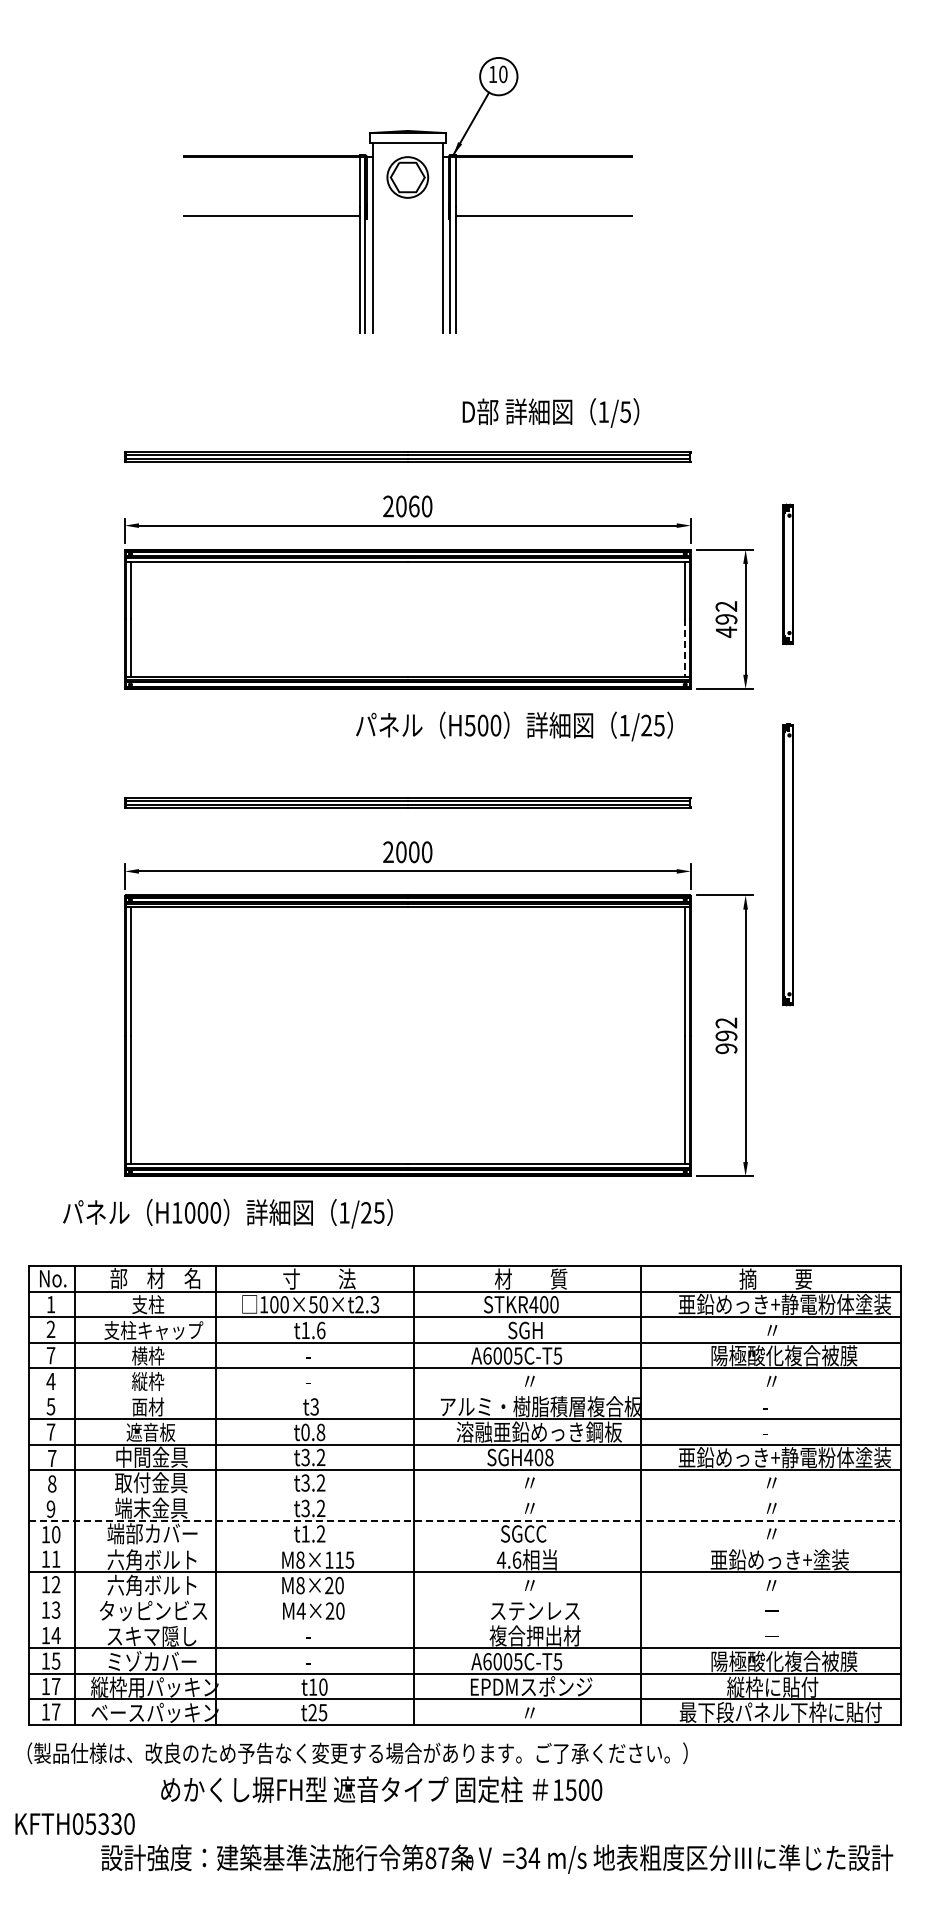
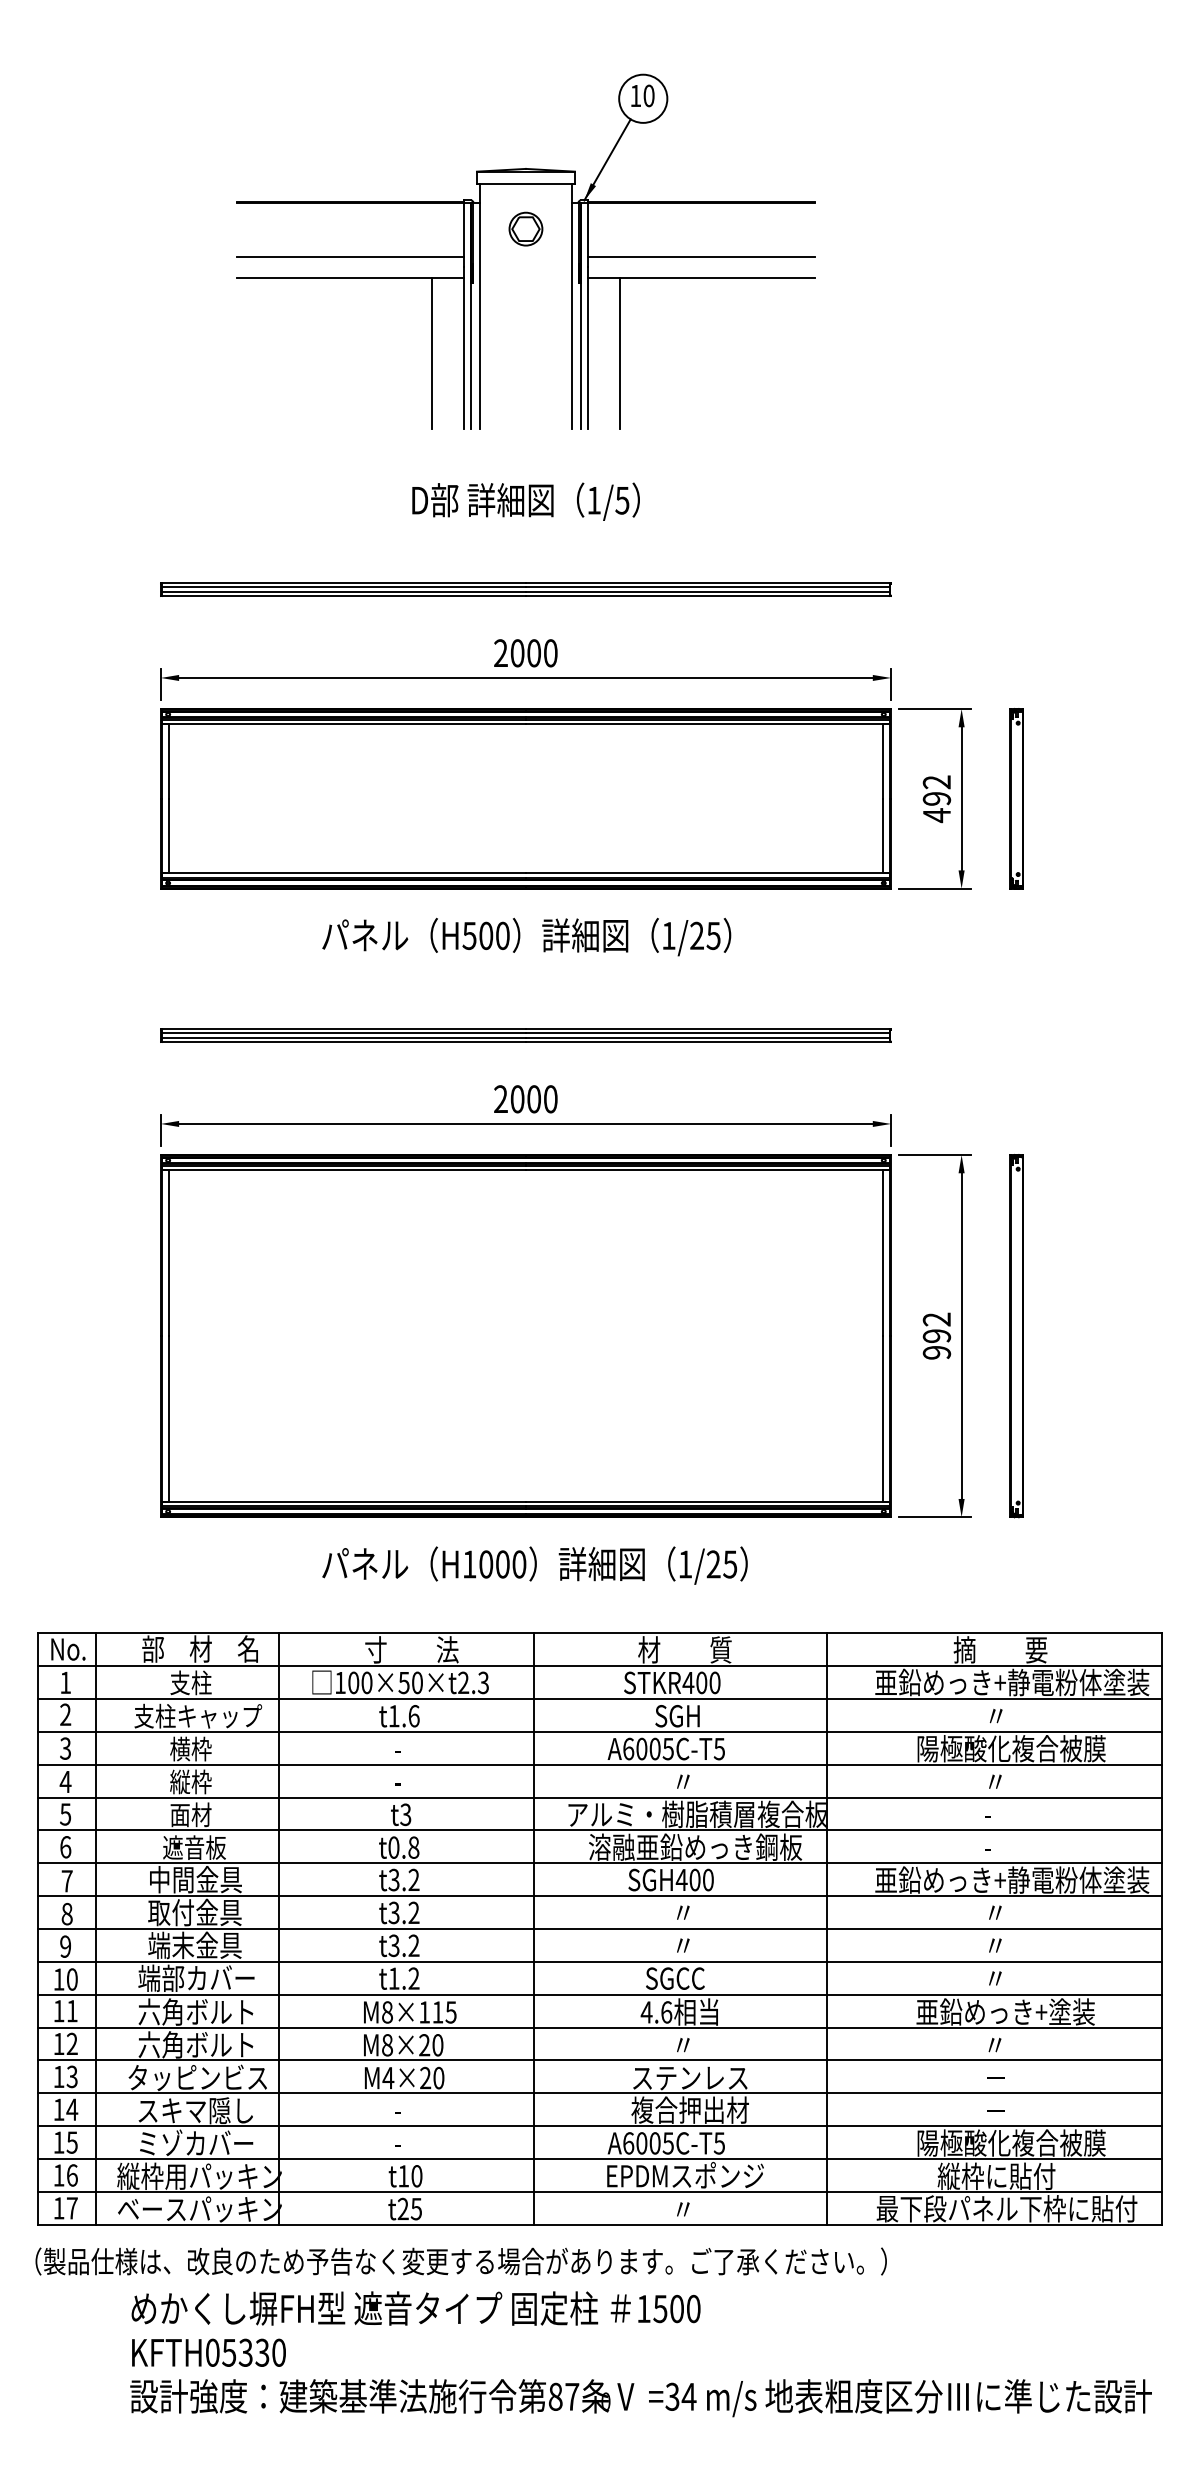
part: (407, 177) -> (525, 228), size x0.62
line: (271, 199) -> (350, 257), added
line: (544, 199) -> (702, 257), added
line: (334, 273) -> (431, 352), added
line: (480, 273) -> (619, 352), added
text: (550, 412) -> (525, 501), moved
text: (414, 506) -> (534, 653), 2060 -> 2000
part: (787, 574) -> (1015, 799), moved
line: (684, 648) -> (882, 836), dashed -> solid
text: (514, 726) -> (526, 937), moved
part: (787, 864) -> (1015, 1335), moved
text: (227, 1213) -> (534, 1565), moved
text: (50, 1355) -> (64, 1748), 7 -> 3
line: (465, 1393) -> (600, 1797), added
text: (50, 1431) -> (64, 1846), 7 -> 6
text: (549, 1457) -> (708, 1879), SGH408 -> SGH400
line: (465, 1495) -> (600, 1929), added
line: (465, 1520) -> (600, 1961), dashed -> solid
line: (465, 1546) -> (600, 1994), added
line: (465, 1597) -> (600, 2060), added
line: (465, 1622) -> (600, 2092), added
text: (56, 1686) -> (72, 2175), 17 -> 16
text: (381, 1789) -> (415, 2308), moved
text: (74, 1823) -> (208, 2352), moved

